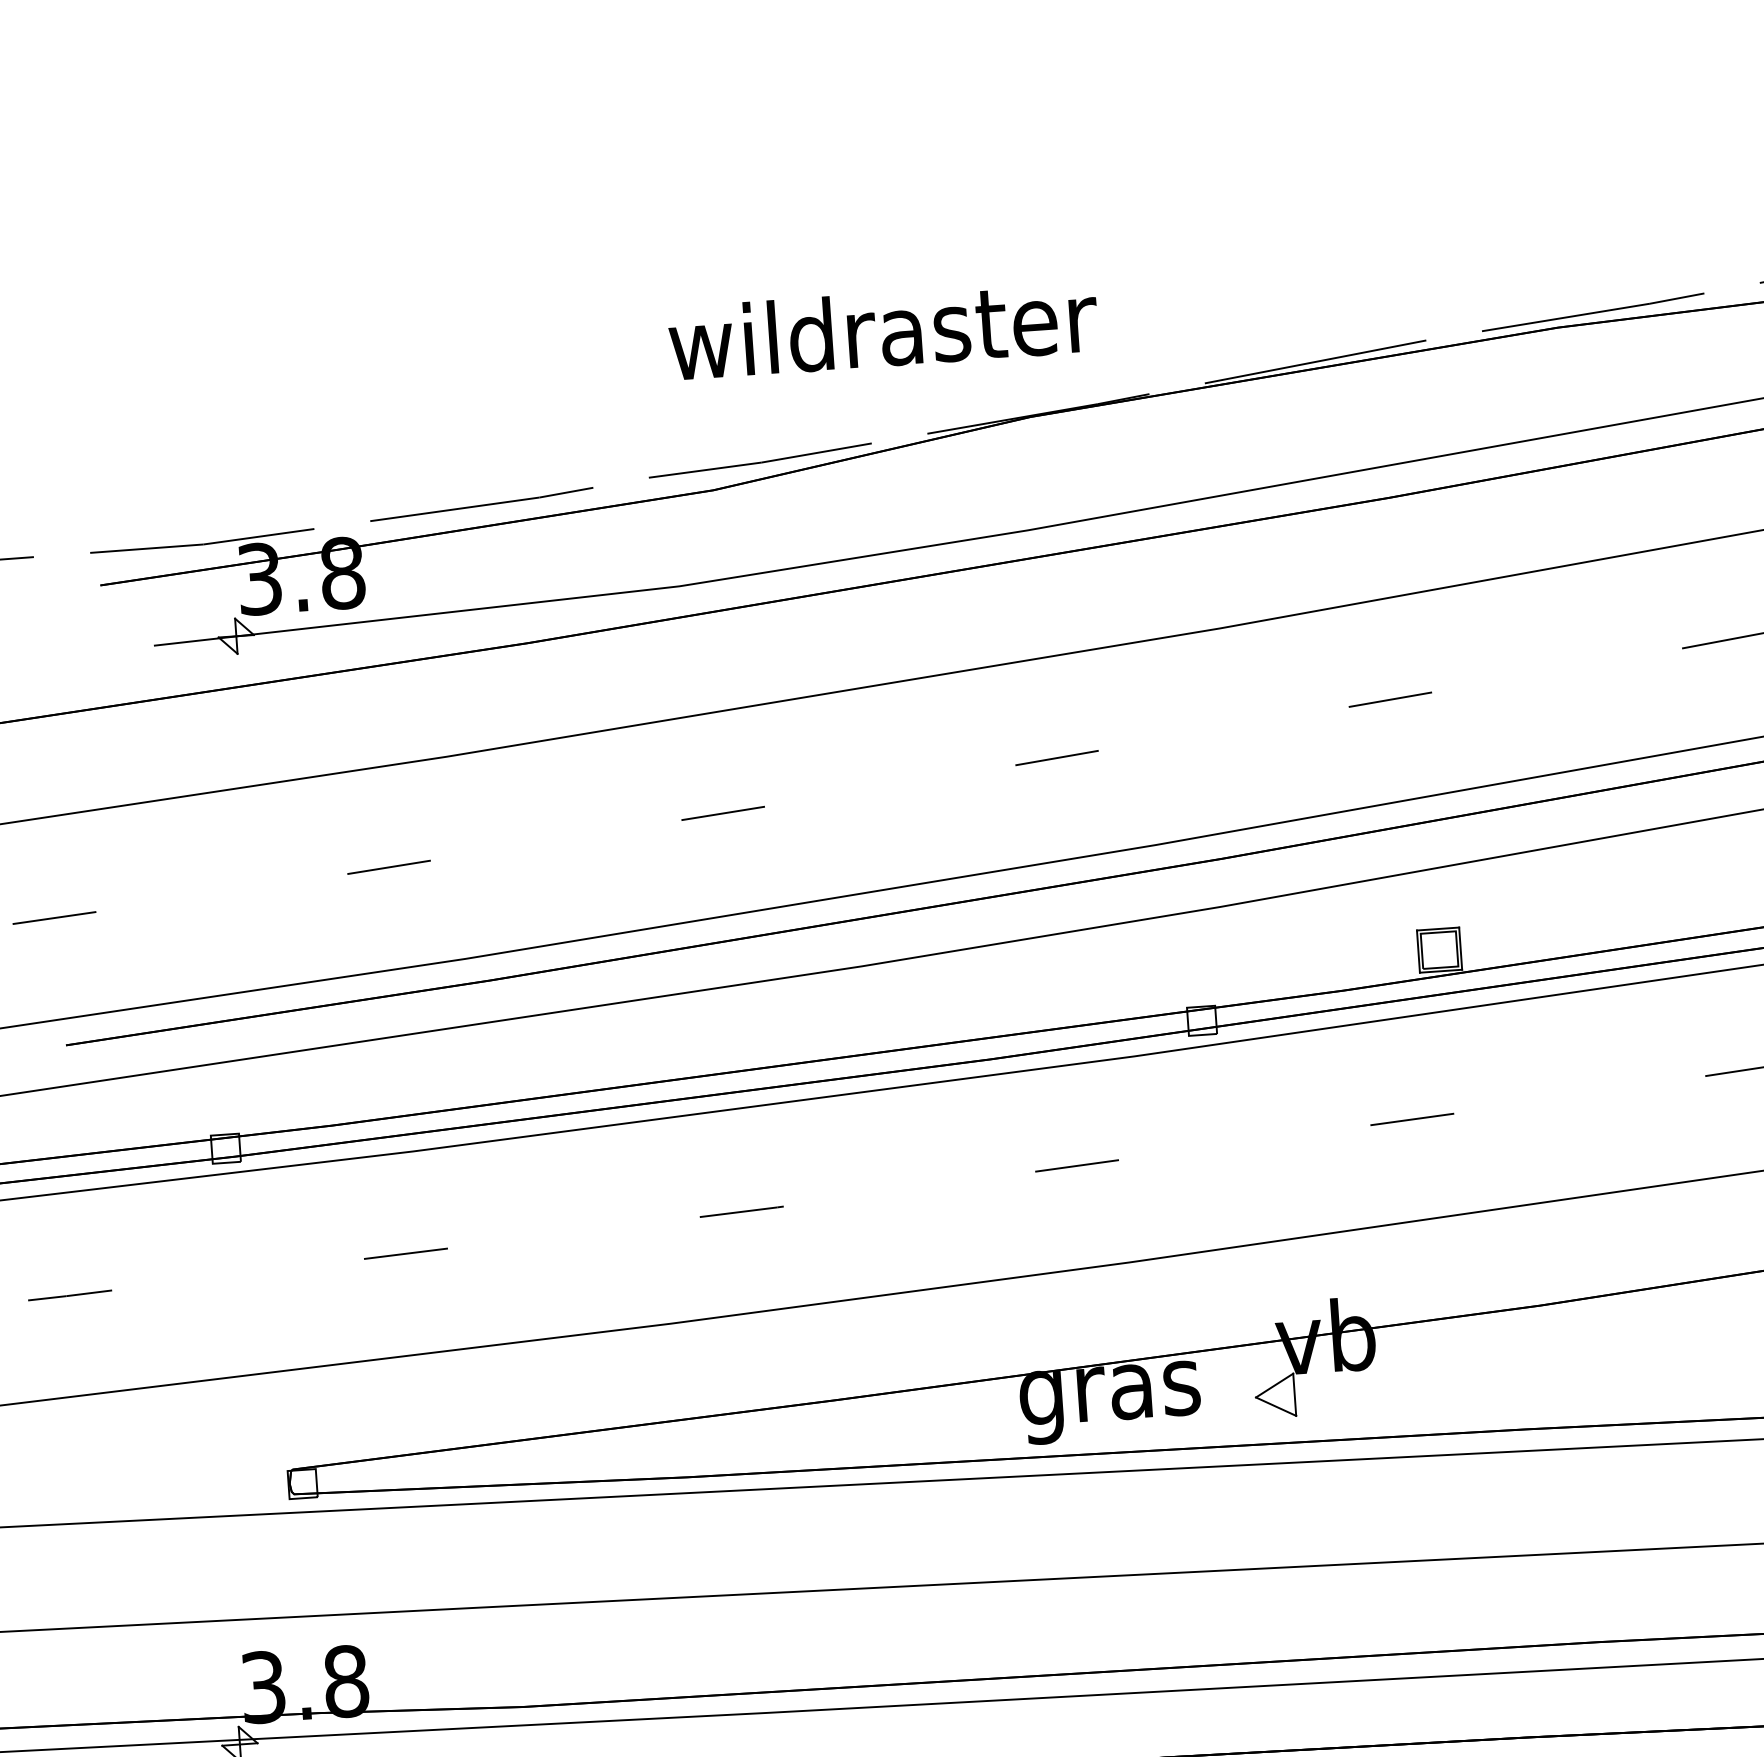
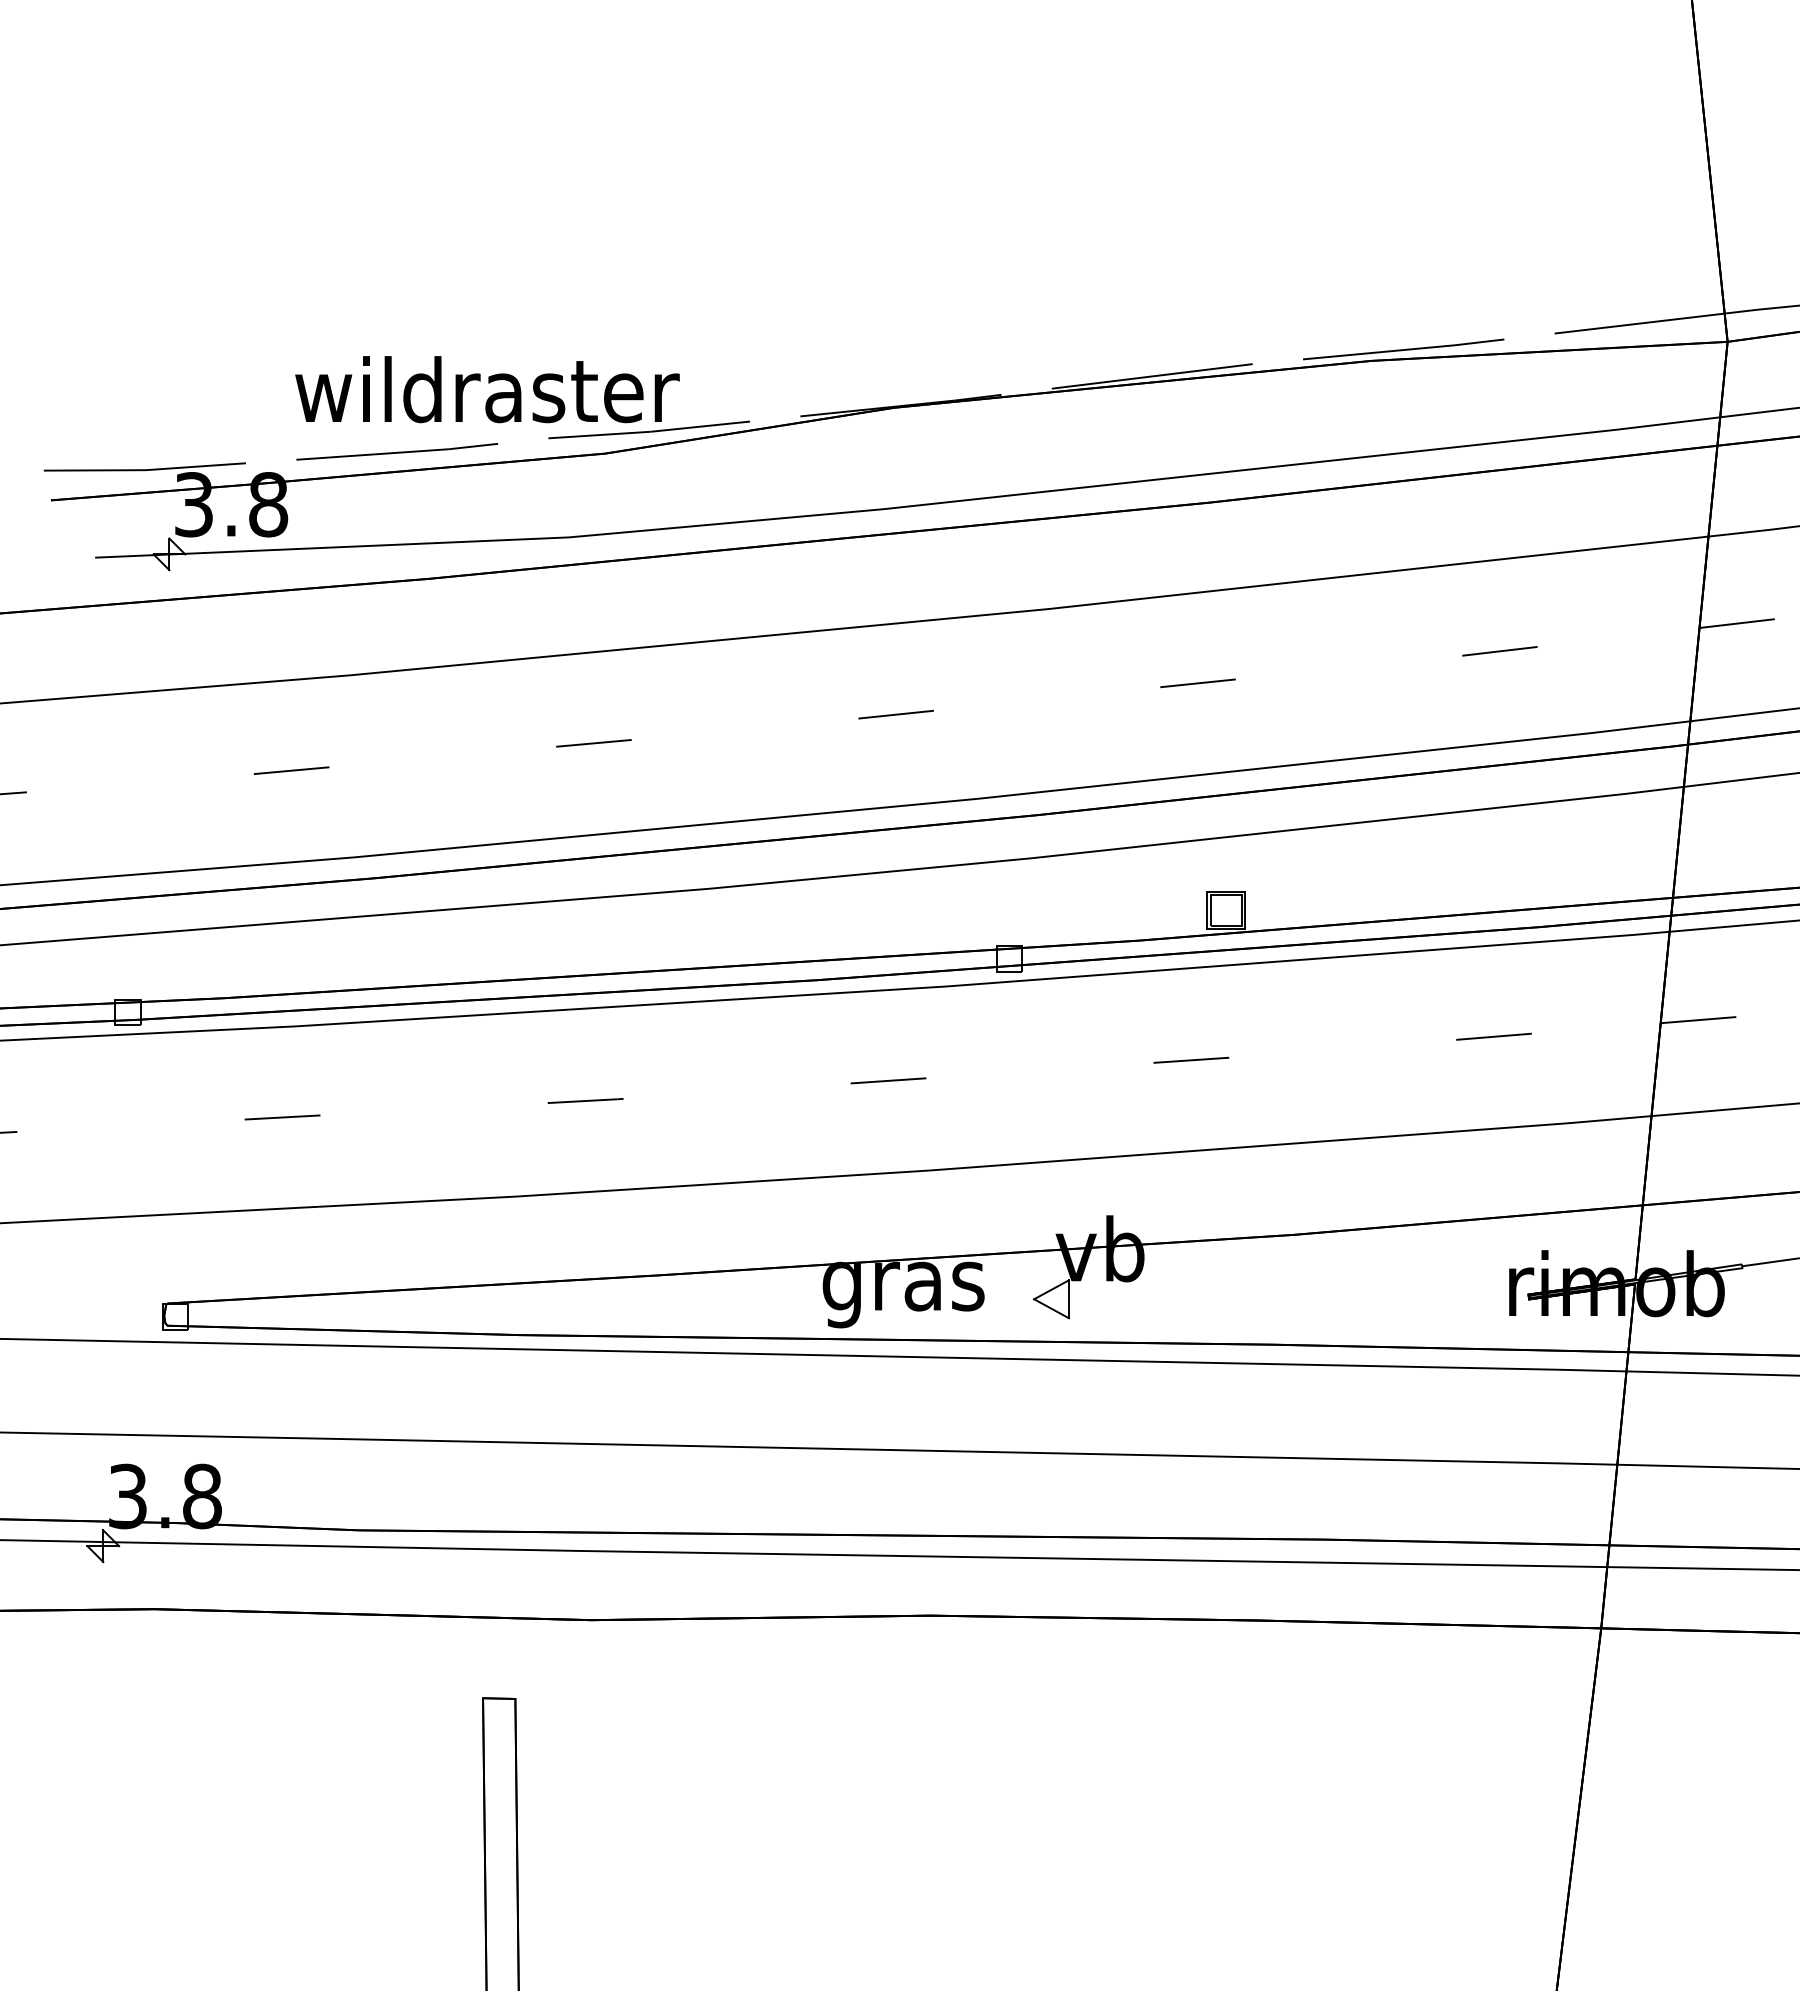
text: (883, 329) -> (487, 389), moved

